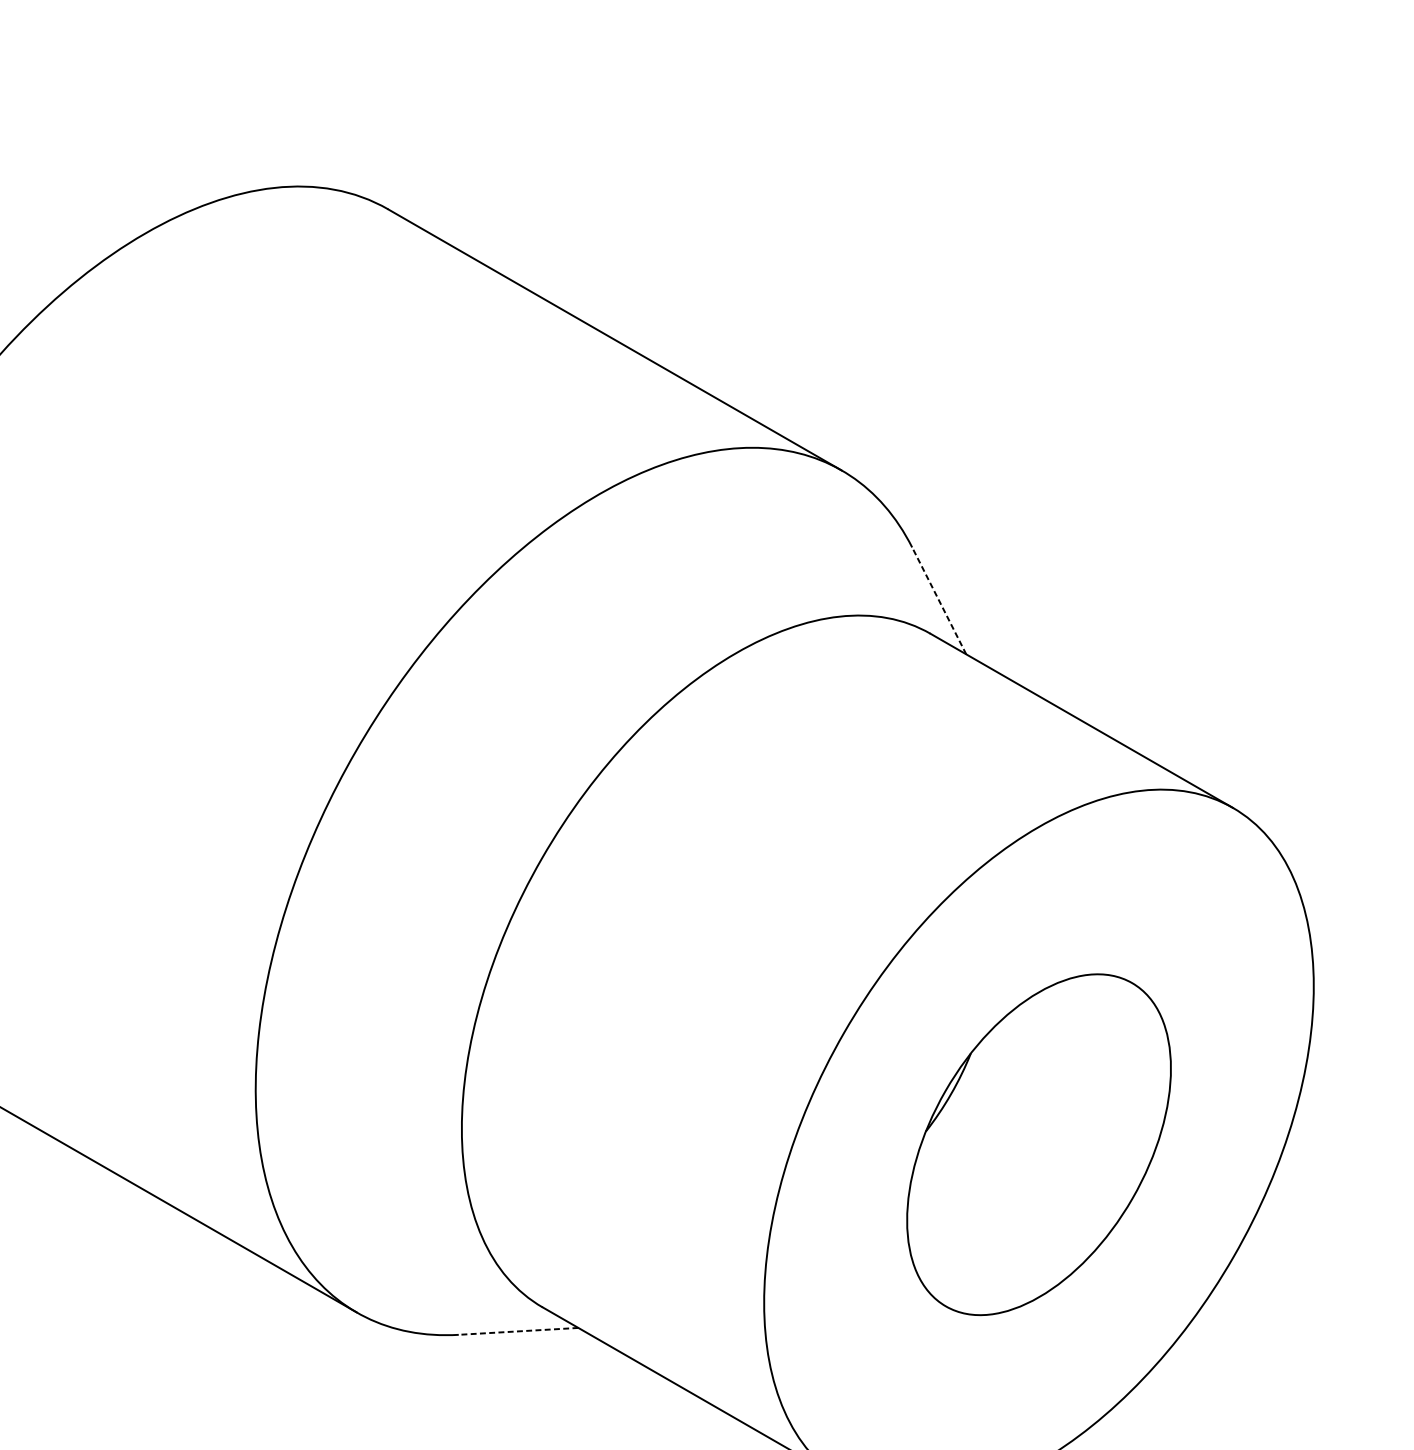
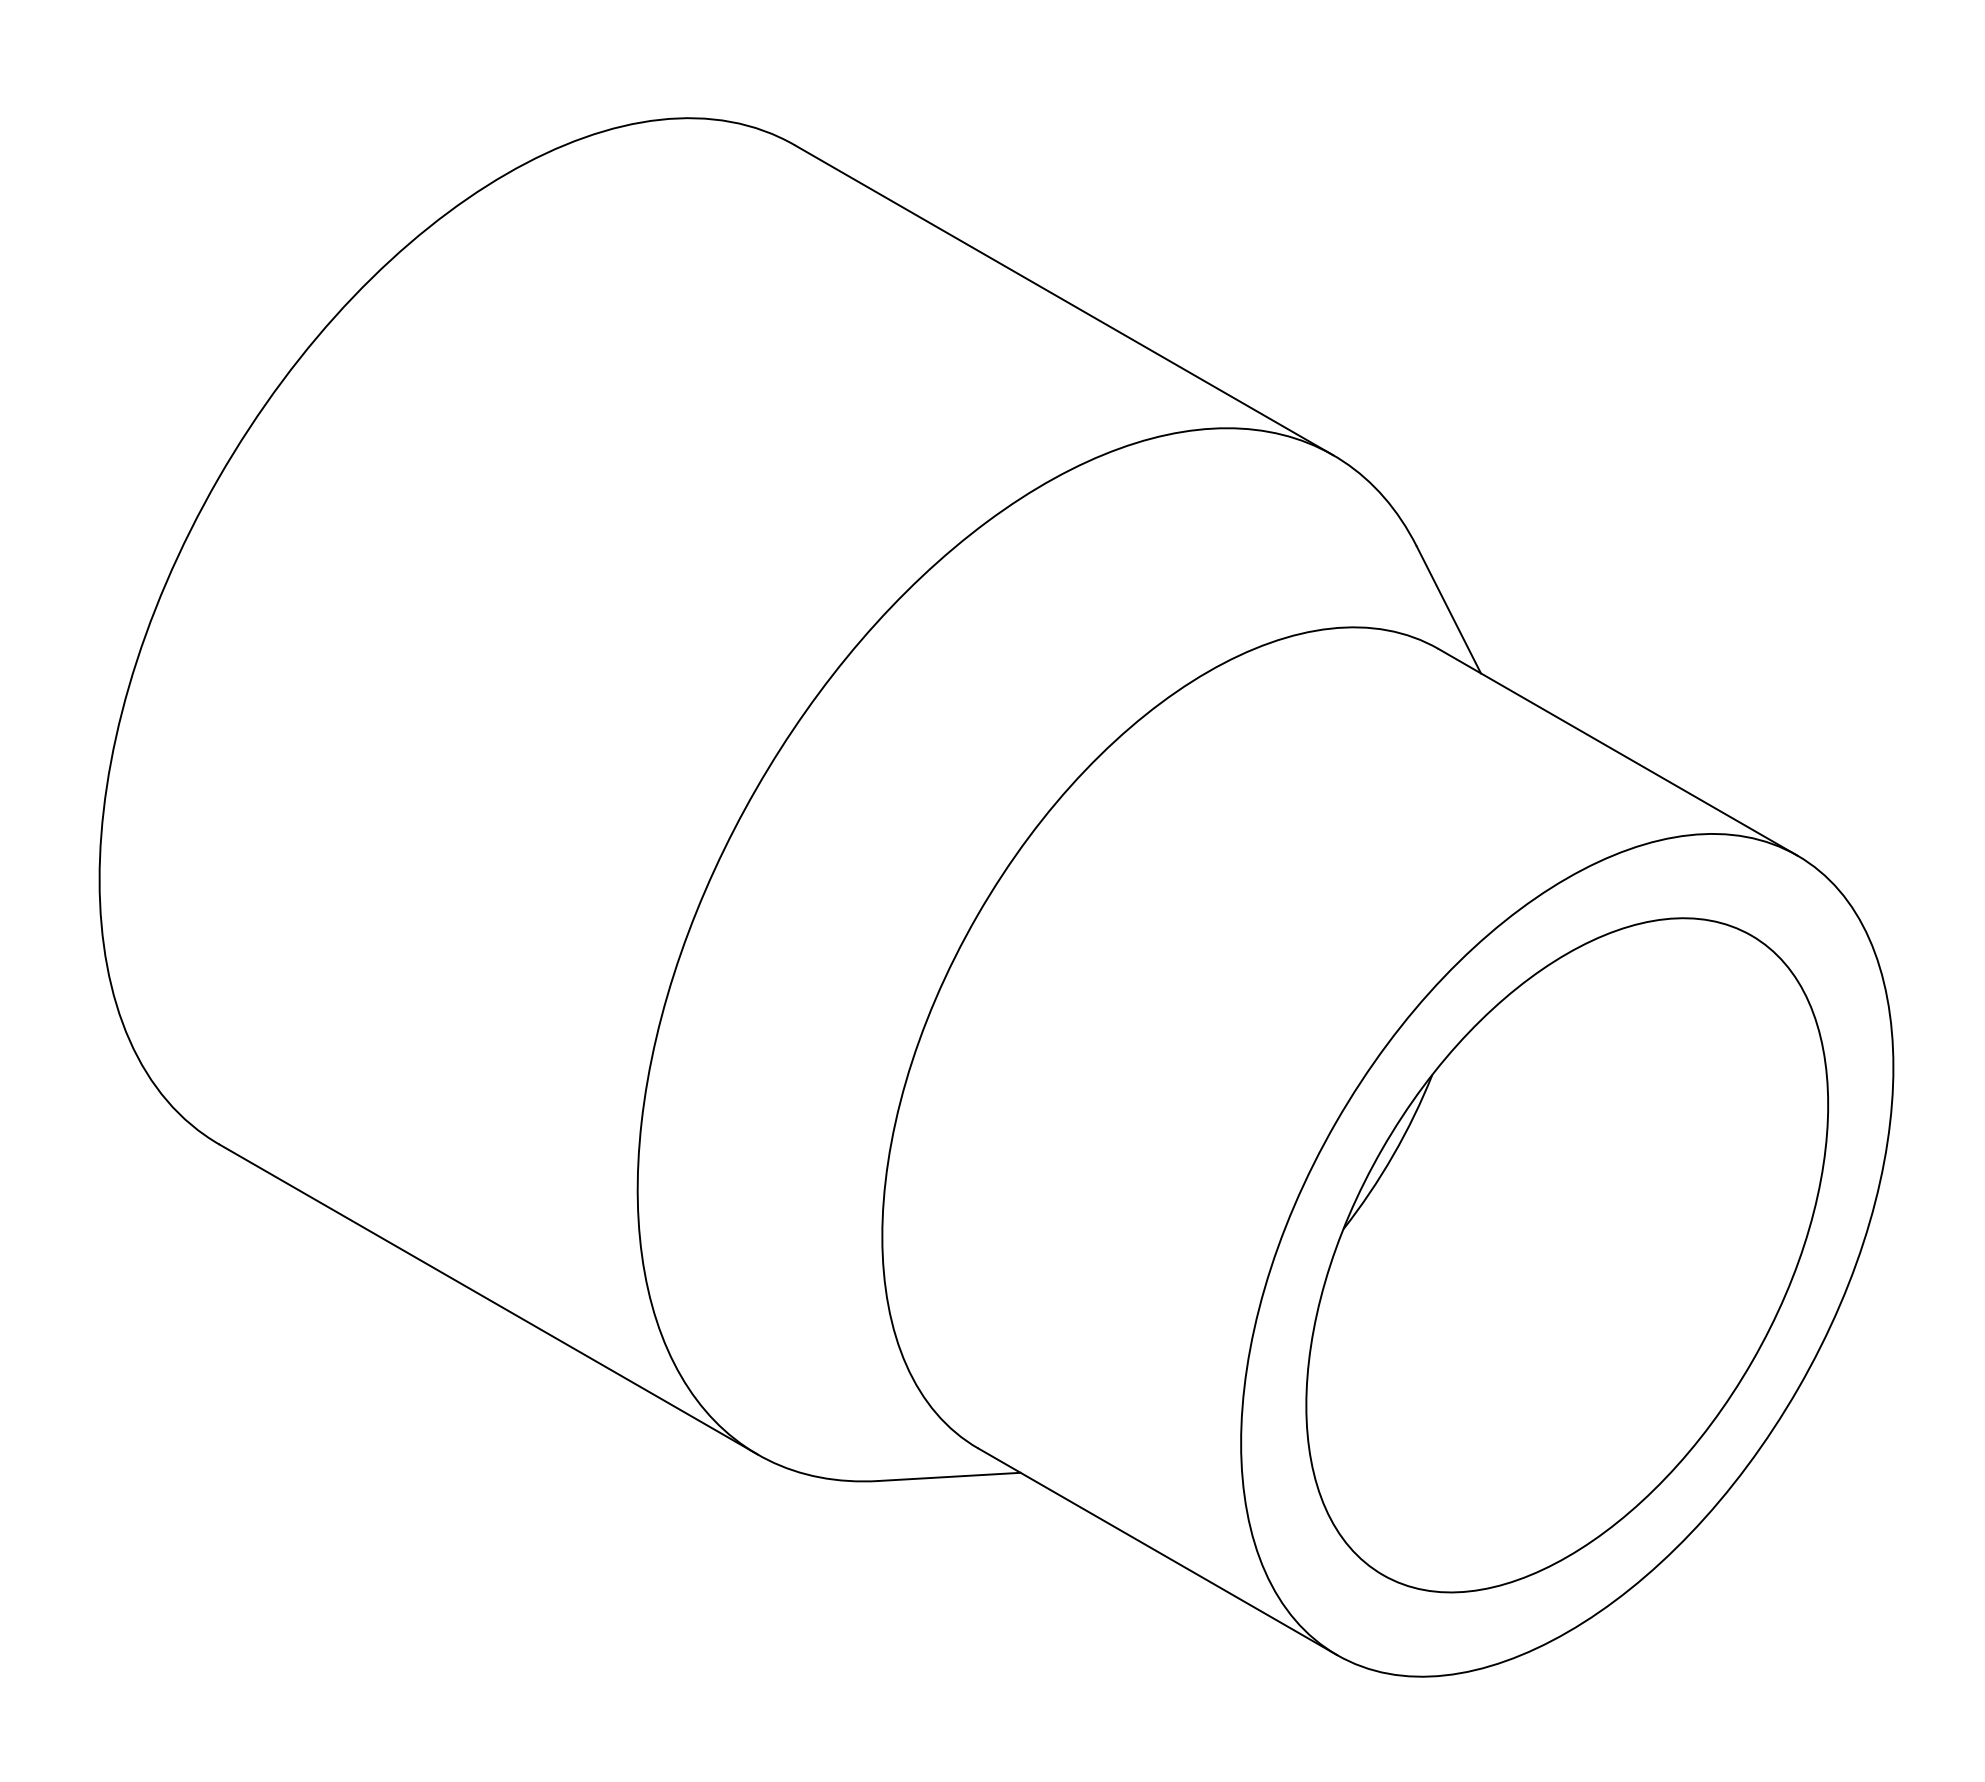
line: (938, 600) -> (1448, 609), dashed -> solid
part: (1039, 1144) -> (1567, 1255), size x1.67
line: (518, 1331) -> (949, 1476), dashed -> solid

